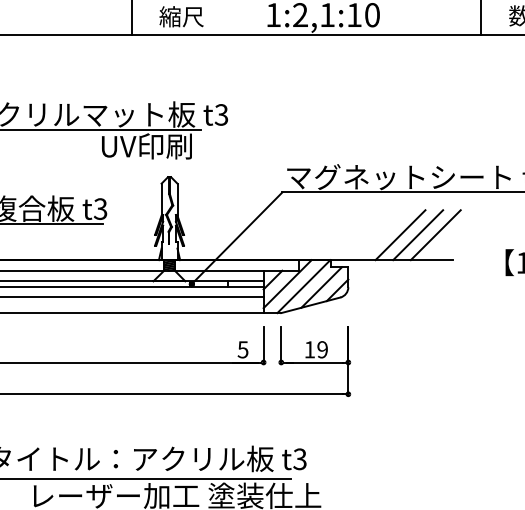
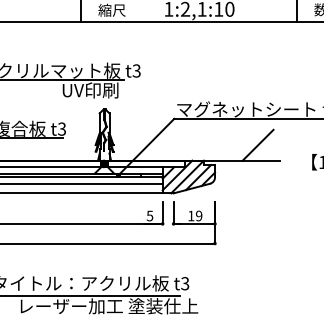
line: (399, 233) -> (246, 144), removed
line: (434, 233) -> (268, 144), removed

